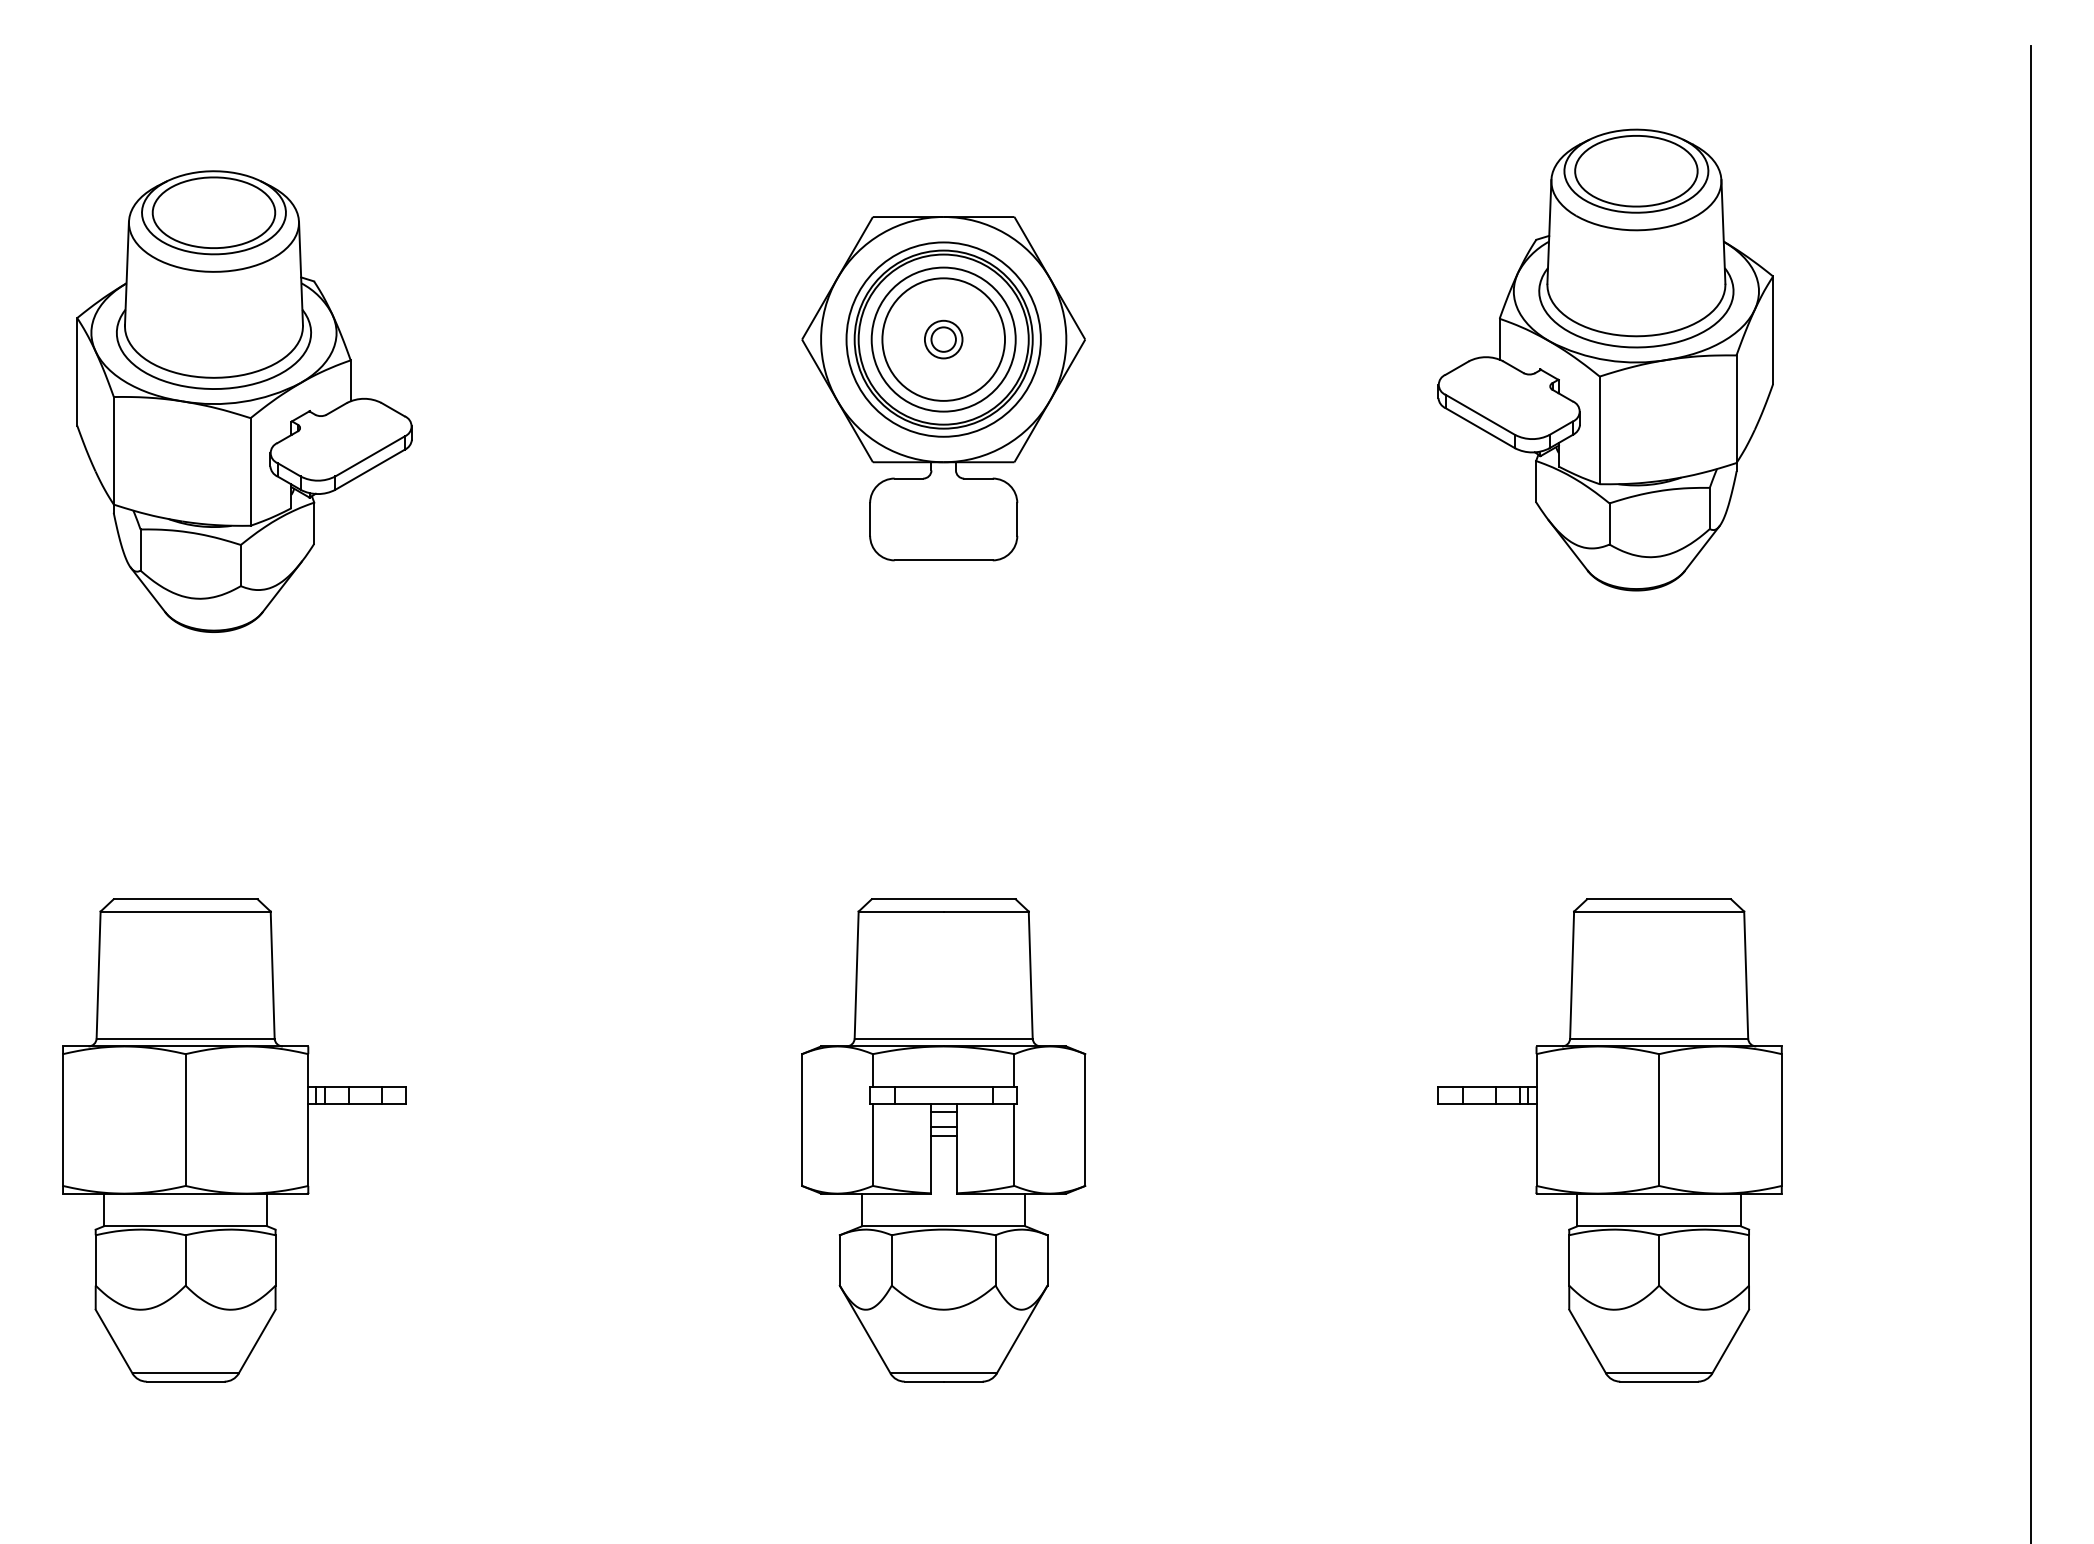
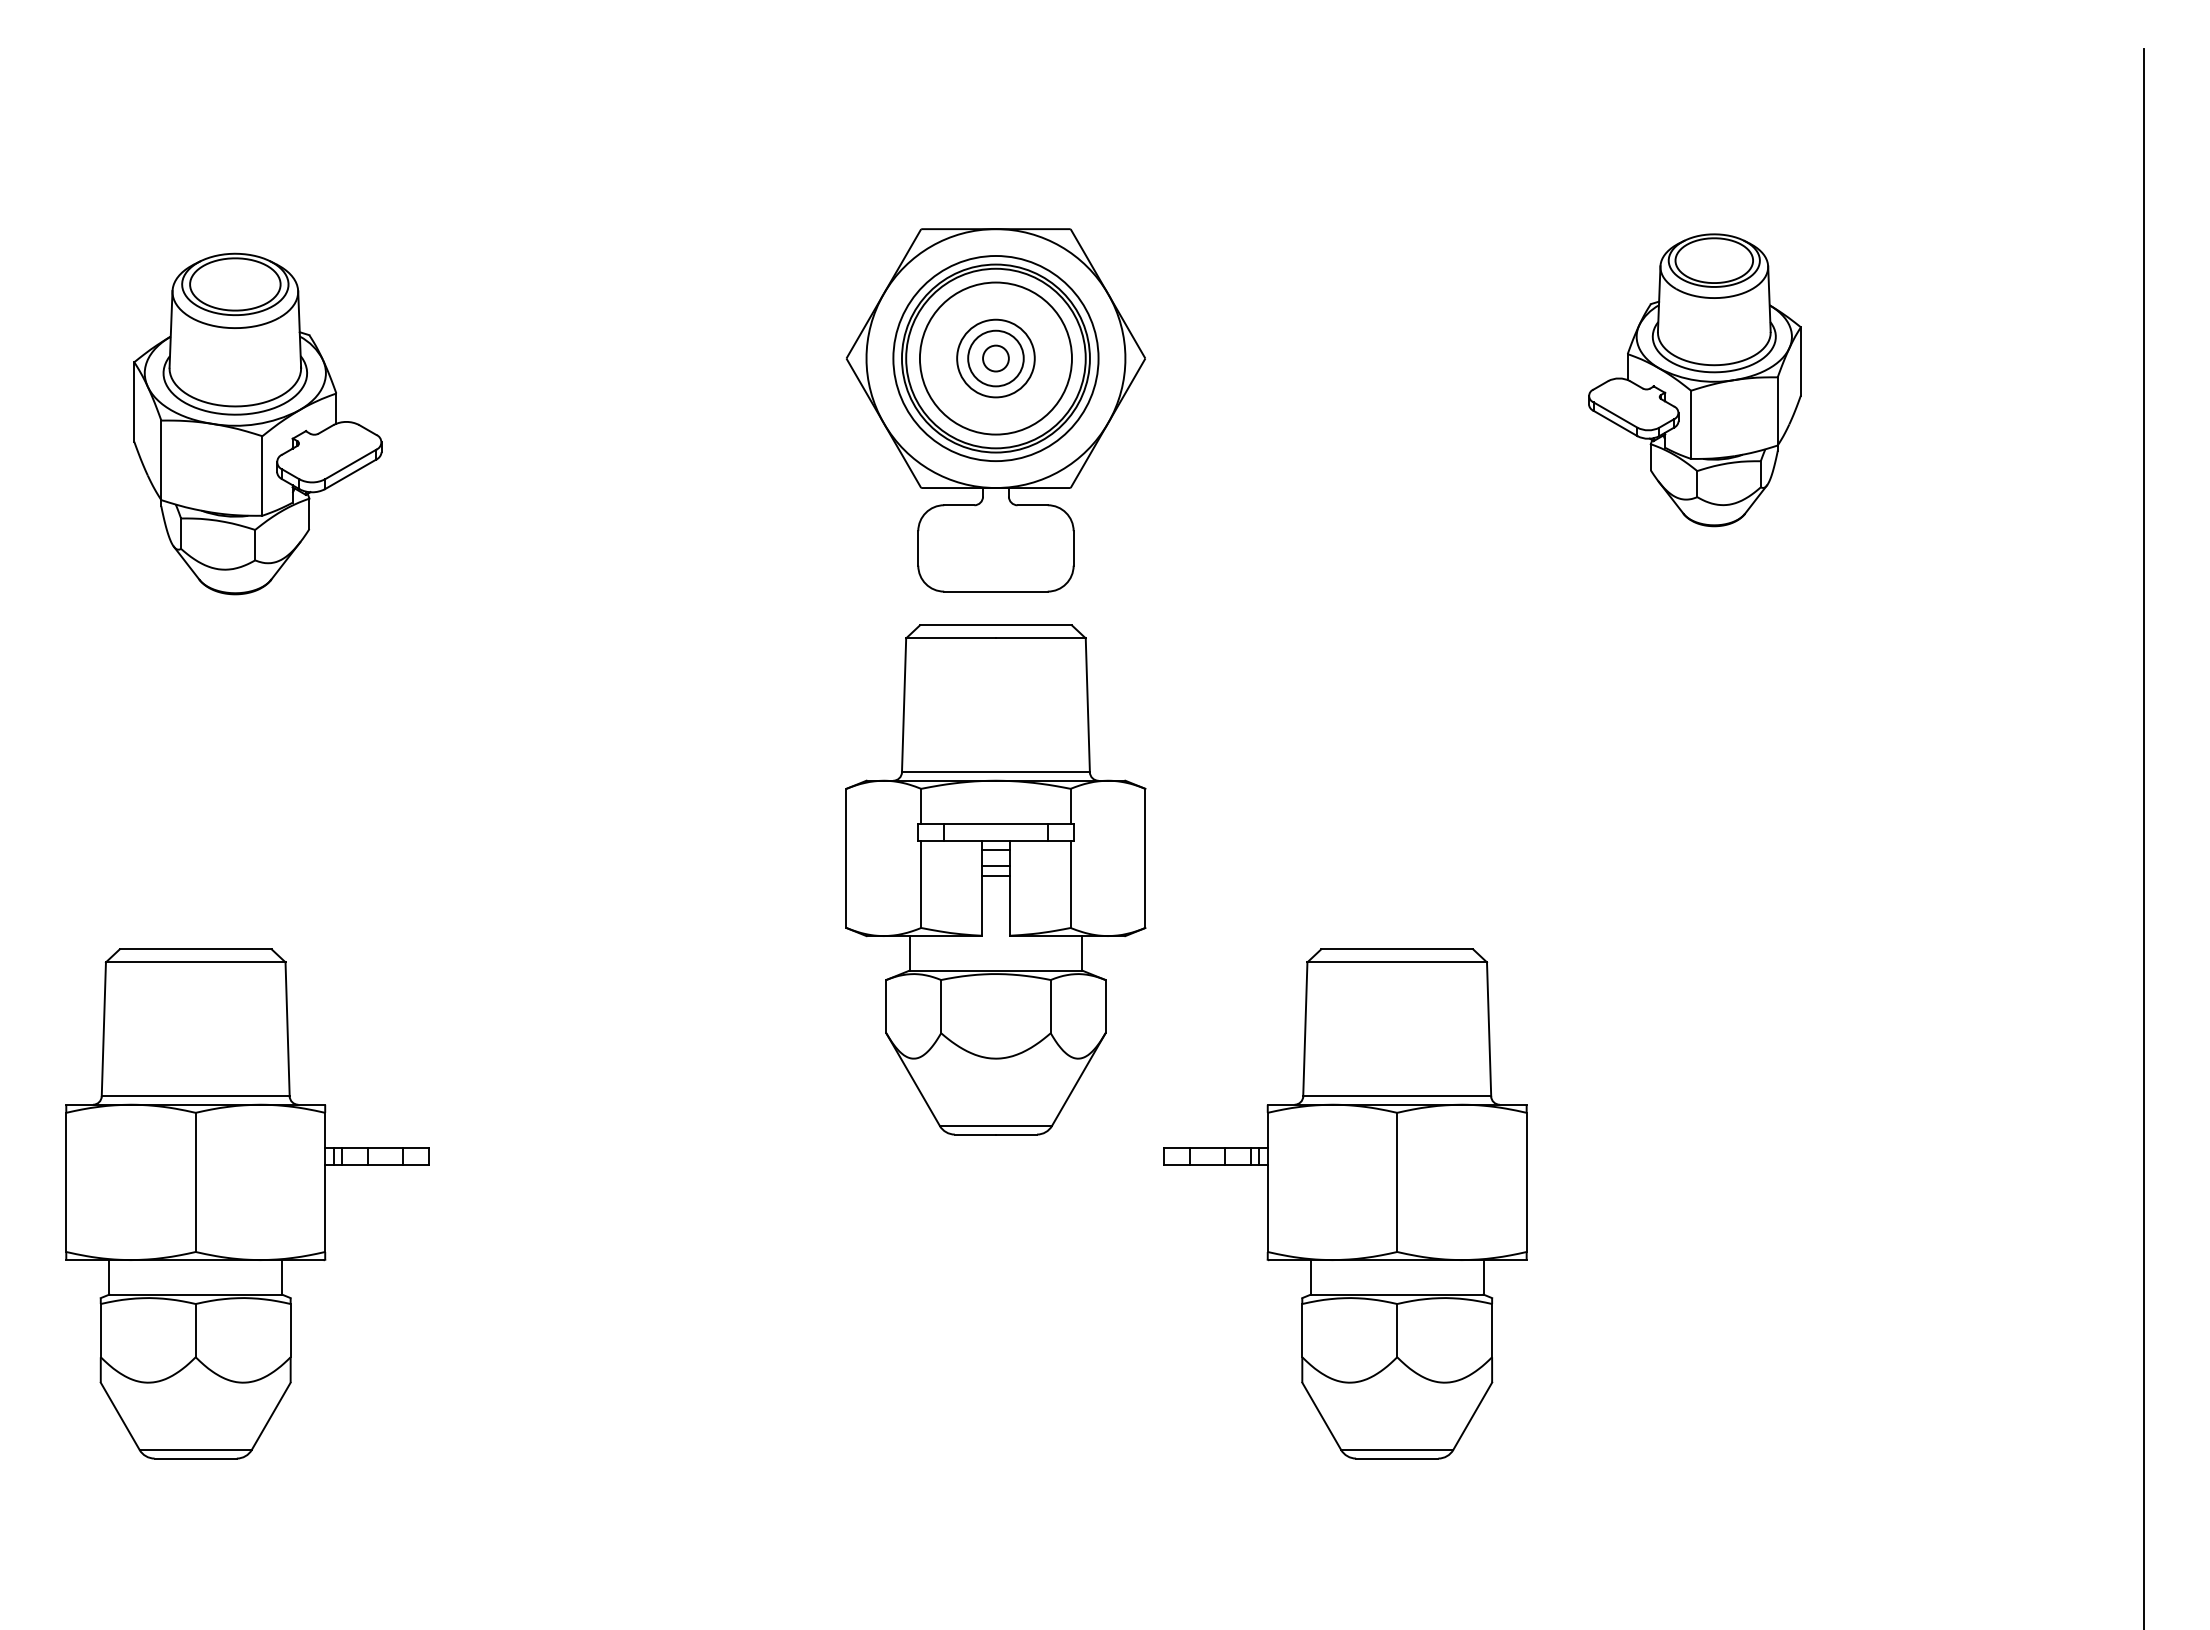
circle: (943, 339) -> (995, 358), size x0.6
circle: (943, 339) -> (995, 358), size x1.4
part: (1605, 360) -> (1694, 380), size x0.6
part: (244, 401) -> (257, 423), size x0.7
part: (943, 1140) -> (995, 879), moved
part: (1610, 1140) -> (1345, 1203), moved

